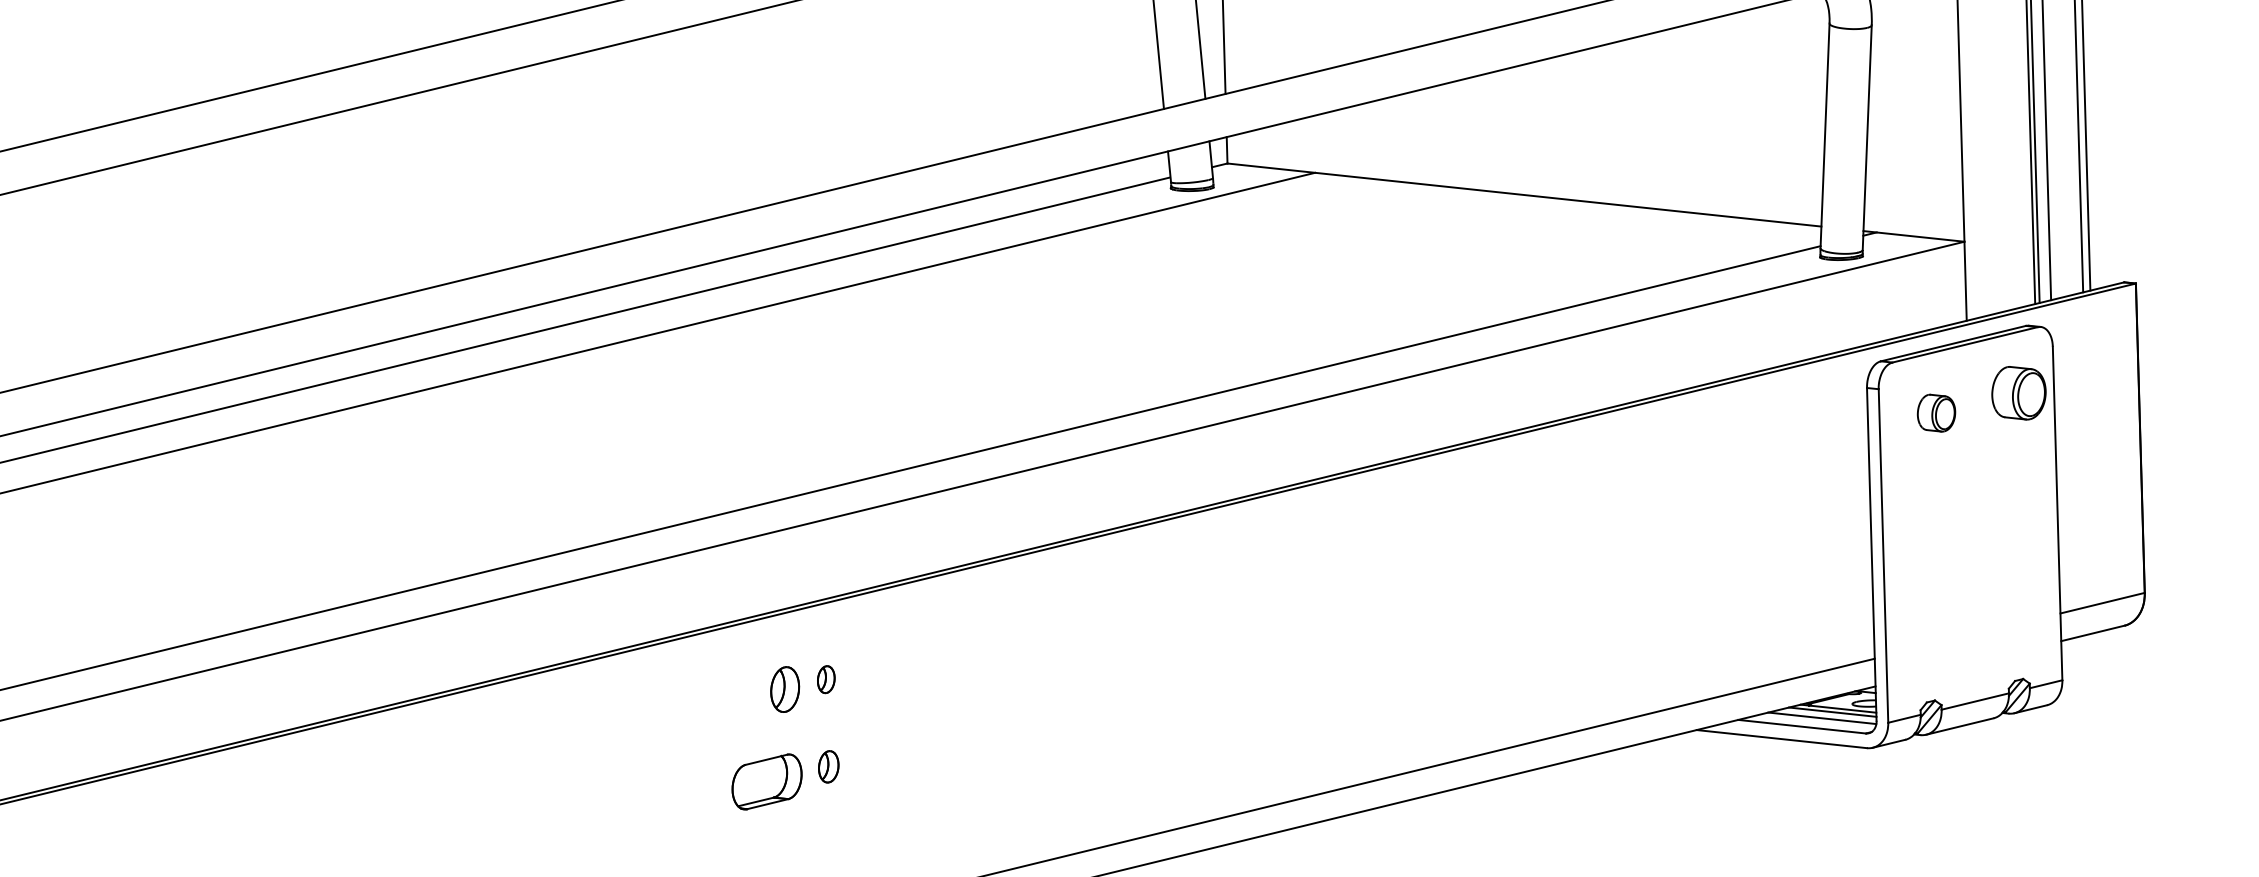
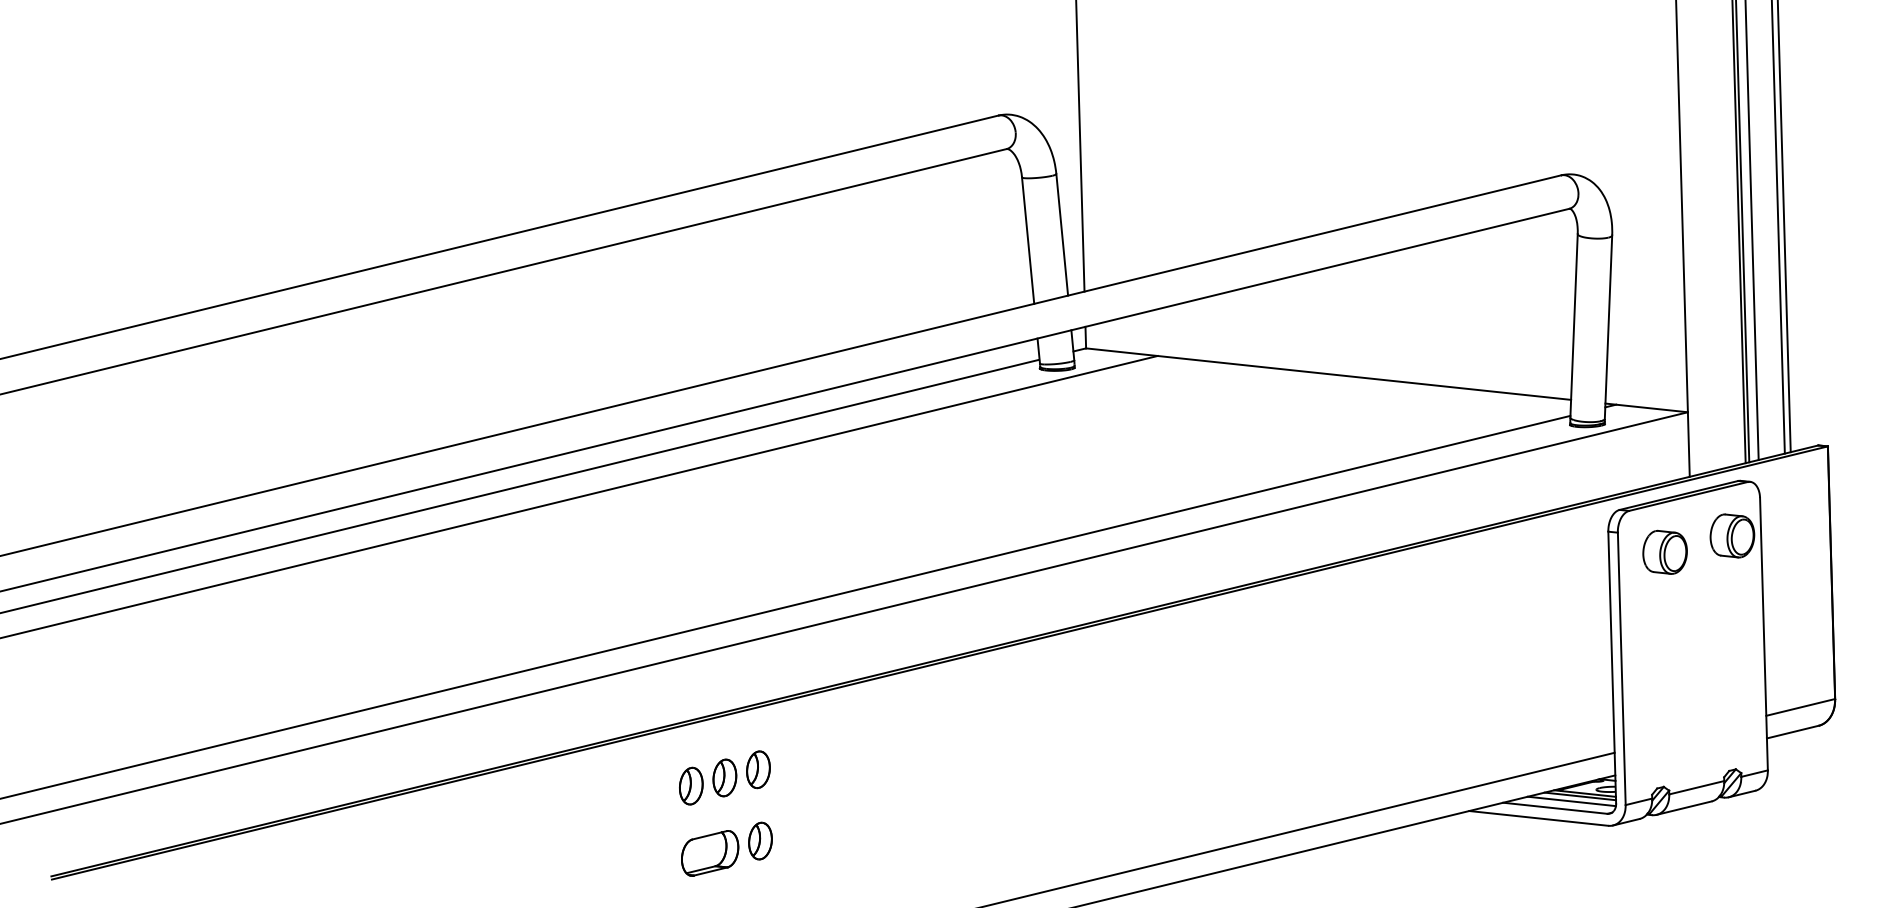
part: (1935, 412) -> (1664, 551), size x1.43
part: (826, 679) -> (758, 769), size x1.67
part: (744, 698) -> (691, 785), added
part: (828, 766) -> (760, 840), size x1.43

